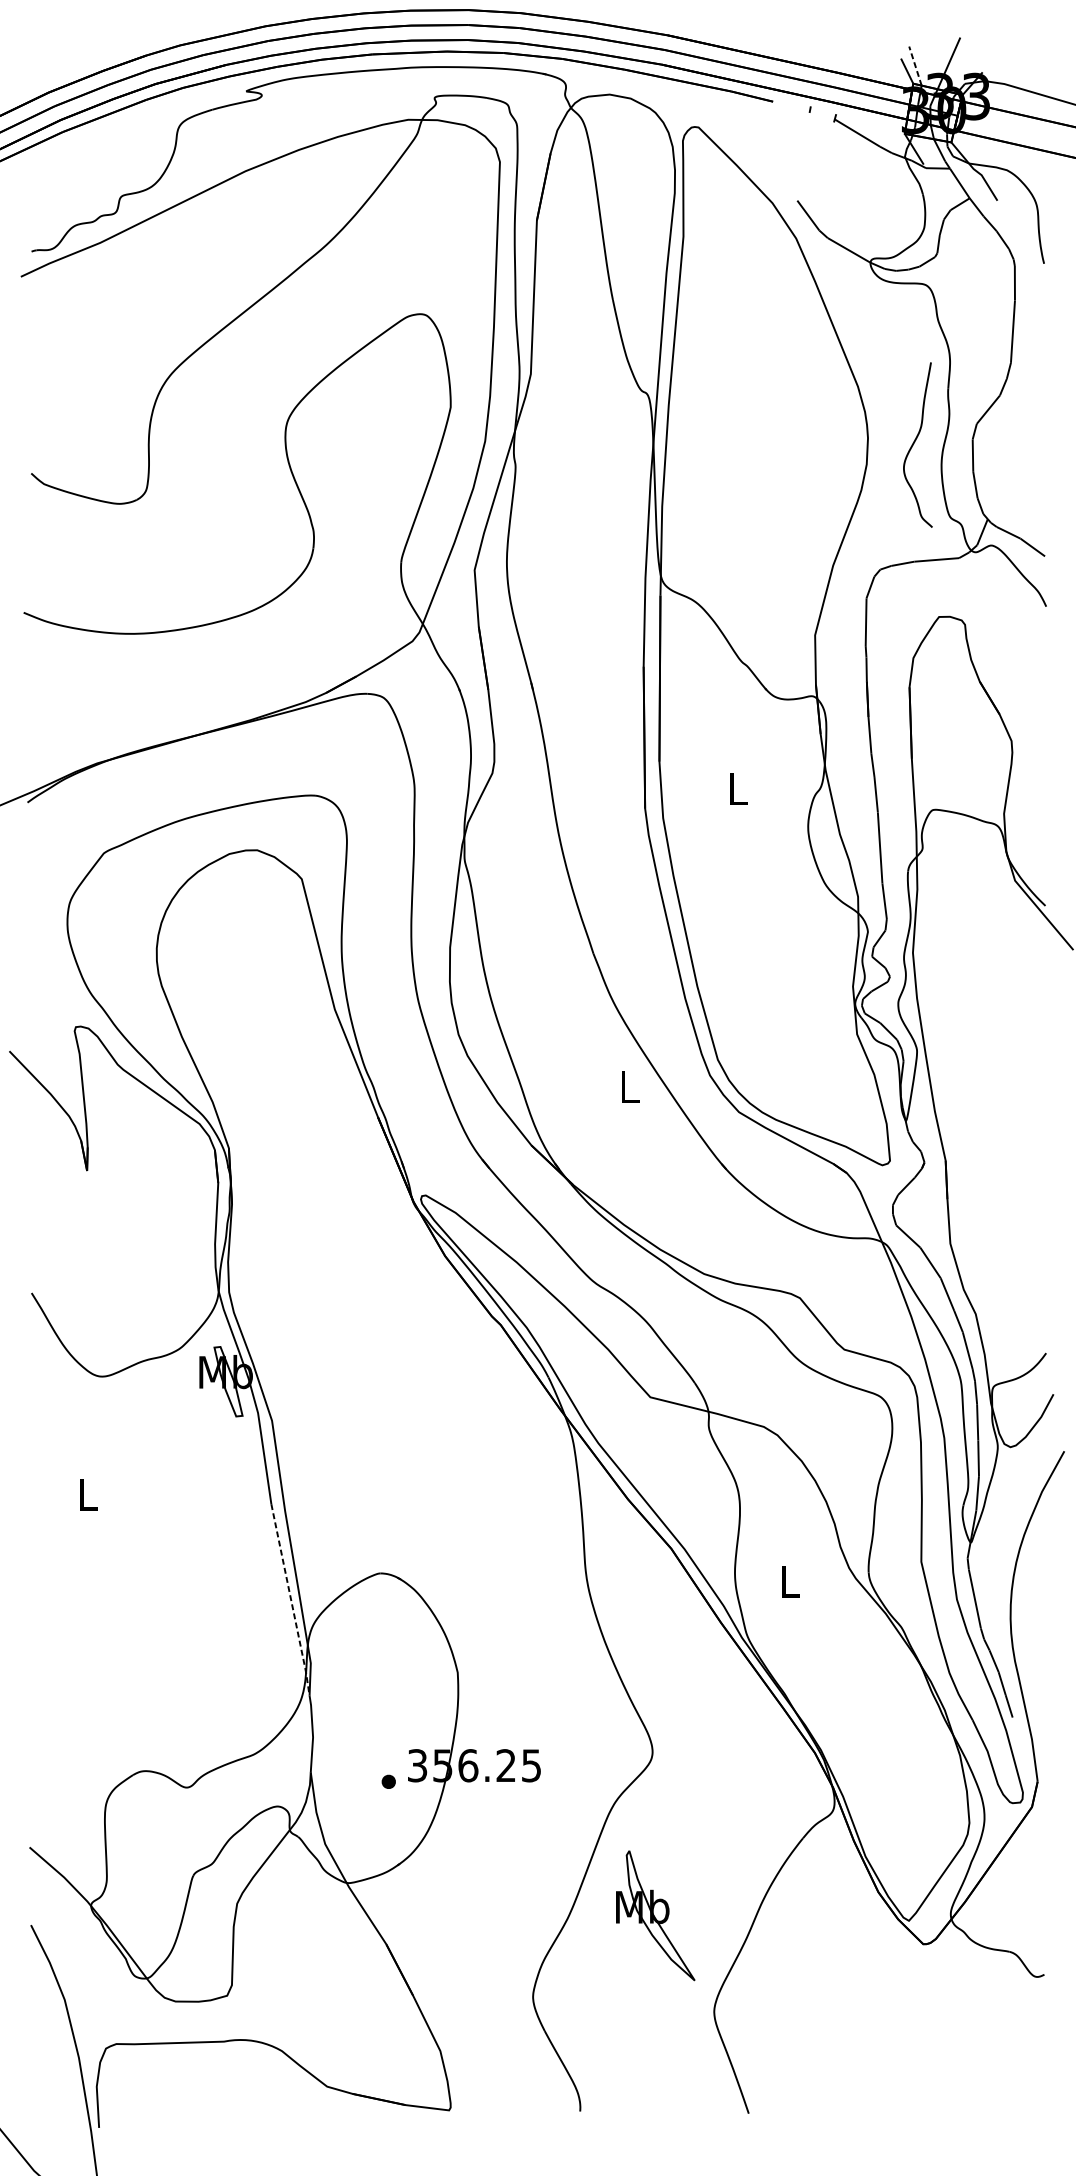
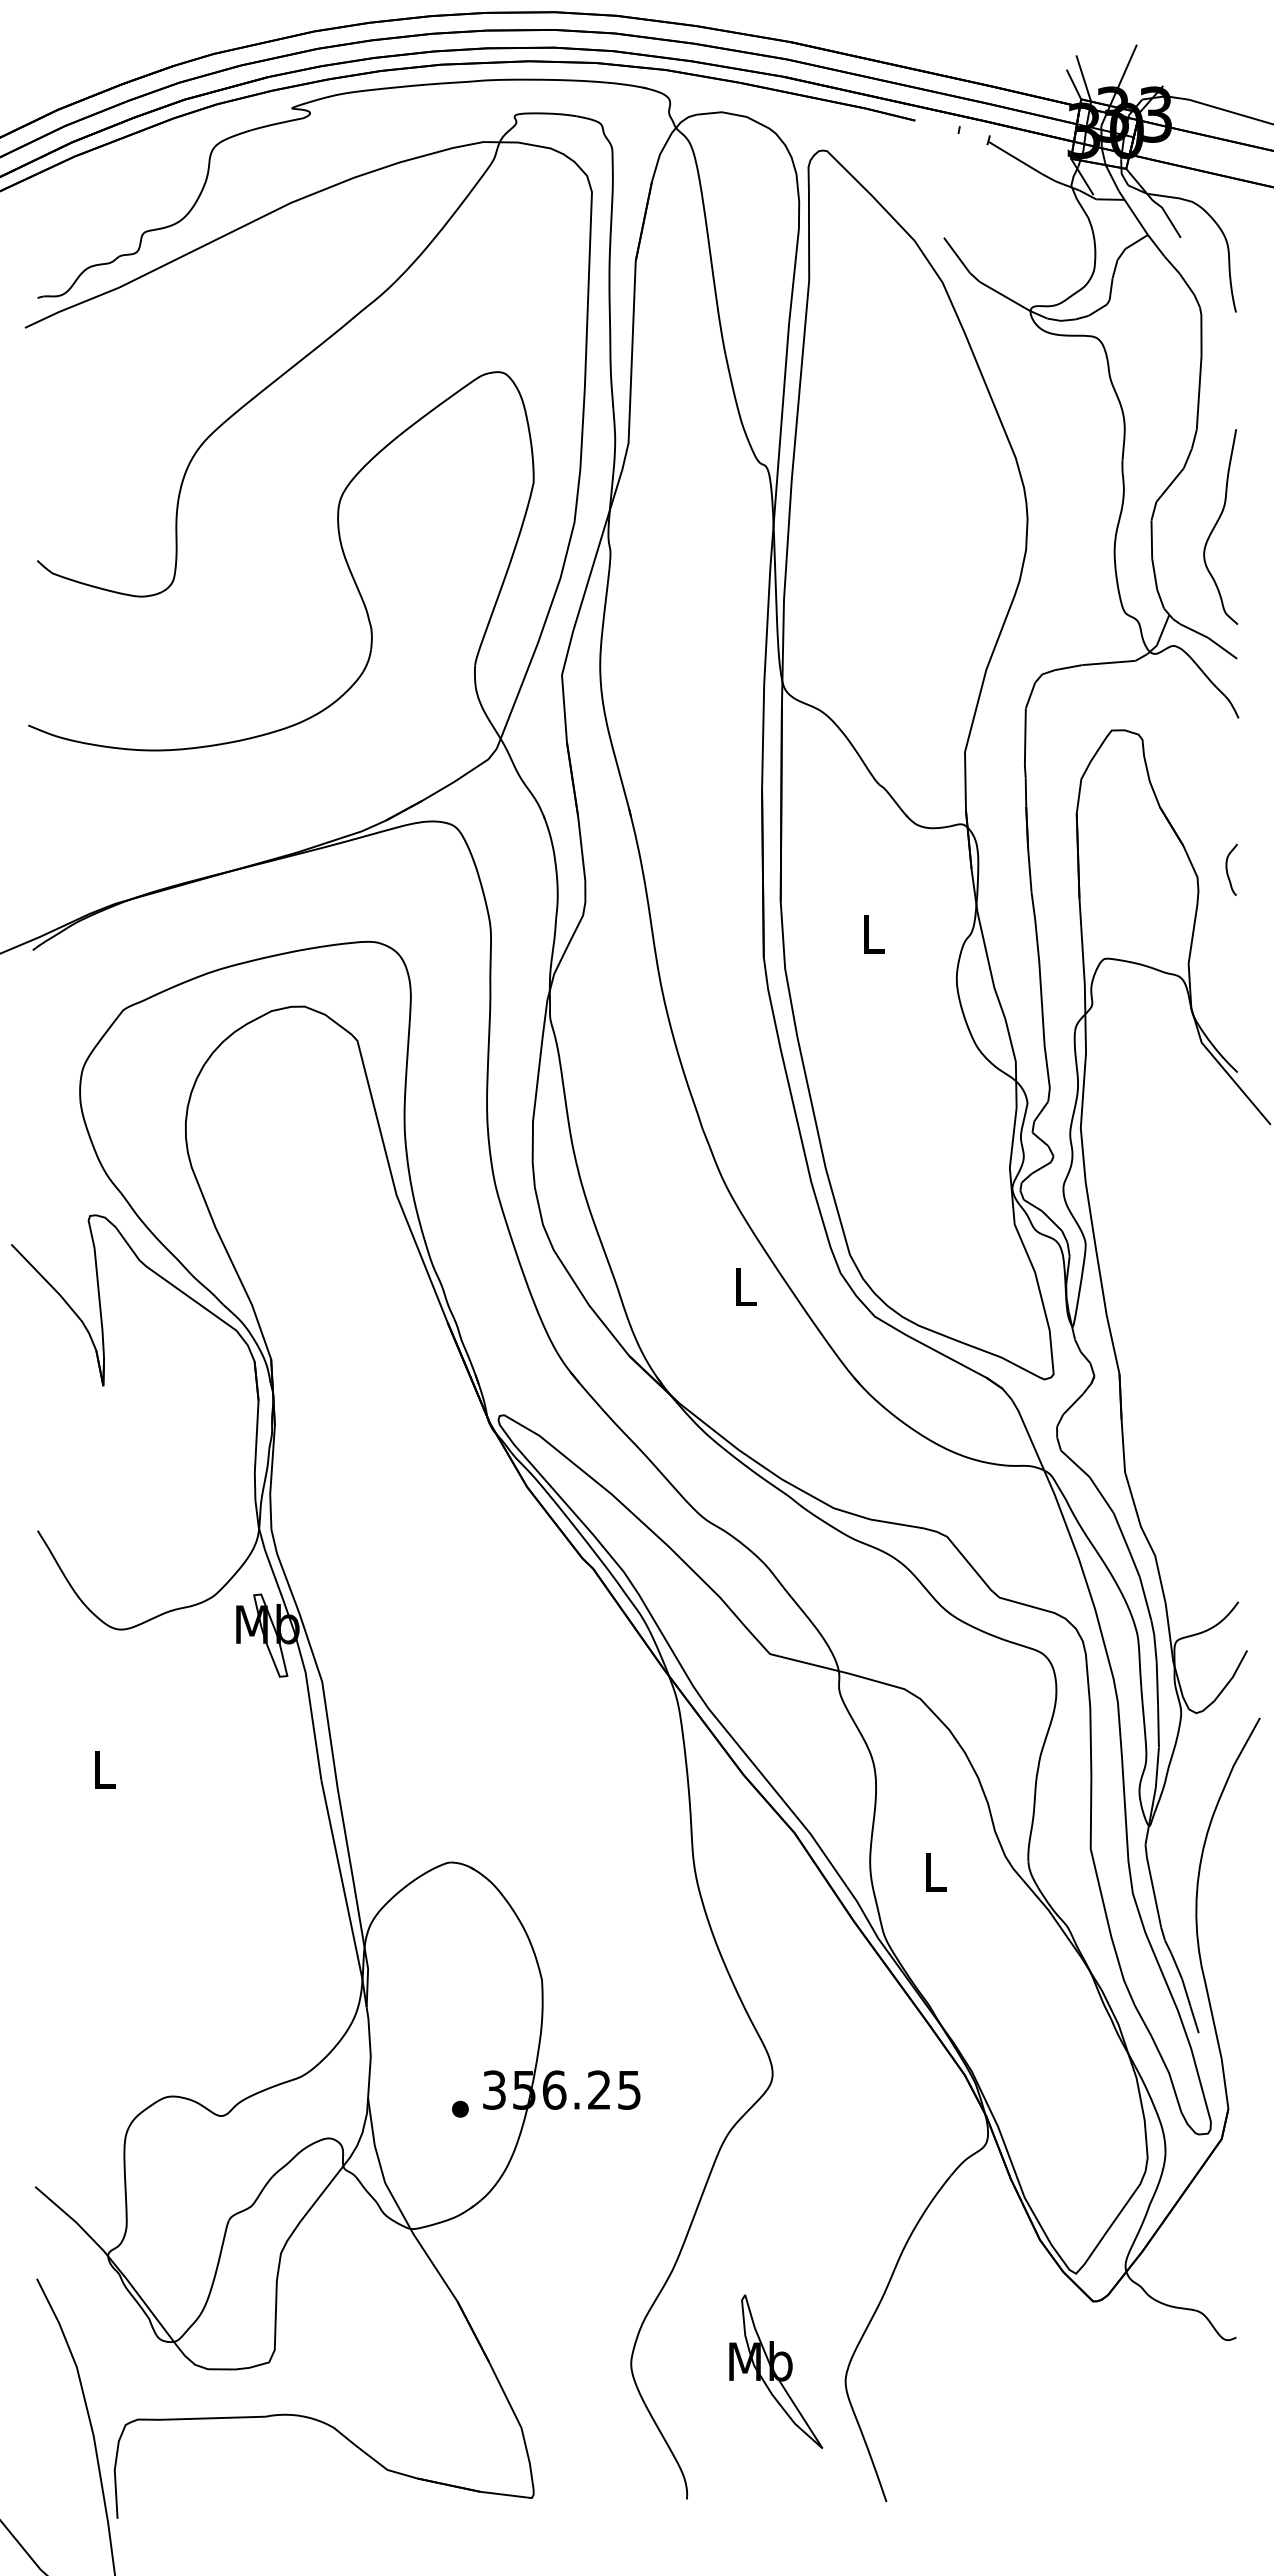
line: (915, 66) -> (1083, 78), dashed -> solid
curve: (914, 443) -> (1216, 525), moved
curve: (1036, 734) -> (1227, 869), added
line: (291, 1600) -> (345, 1894), dashed -> solid
part: (655, 1915) -> (776, 2371), moved

